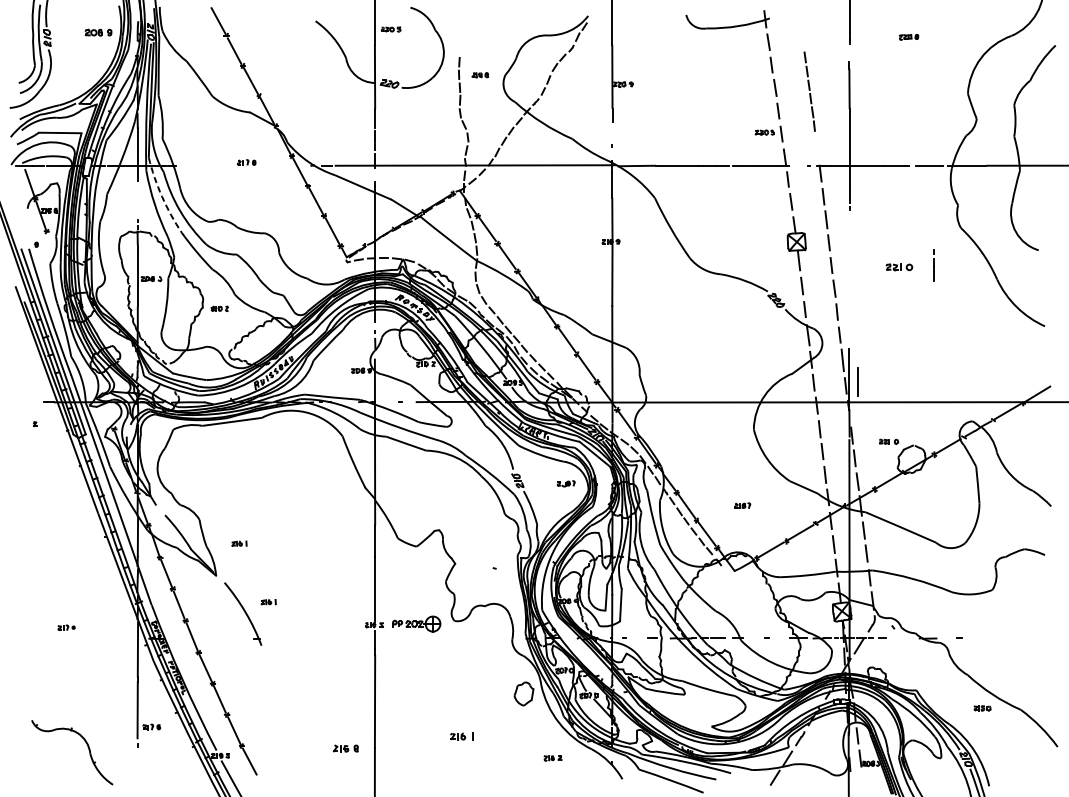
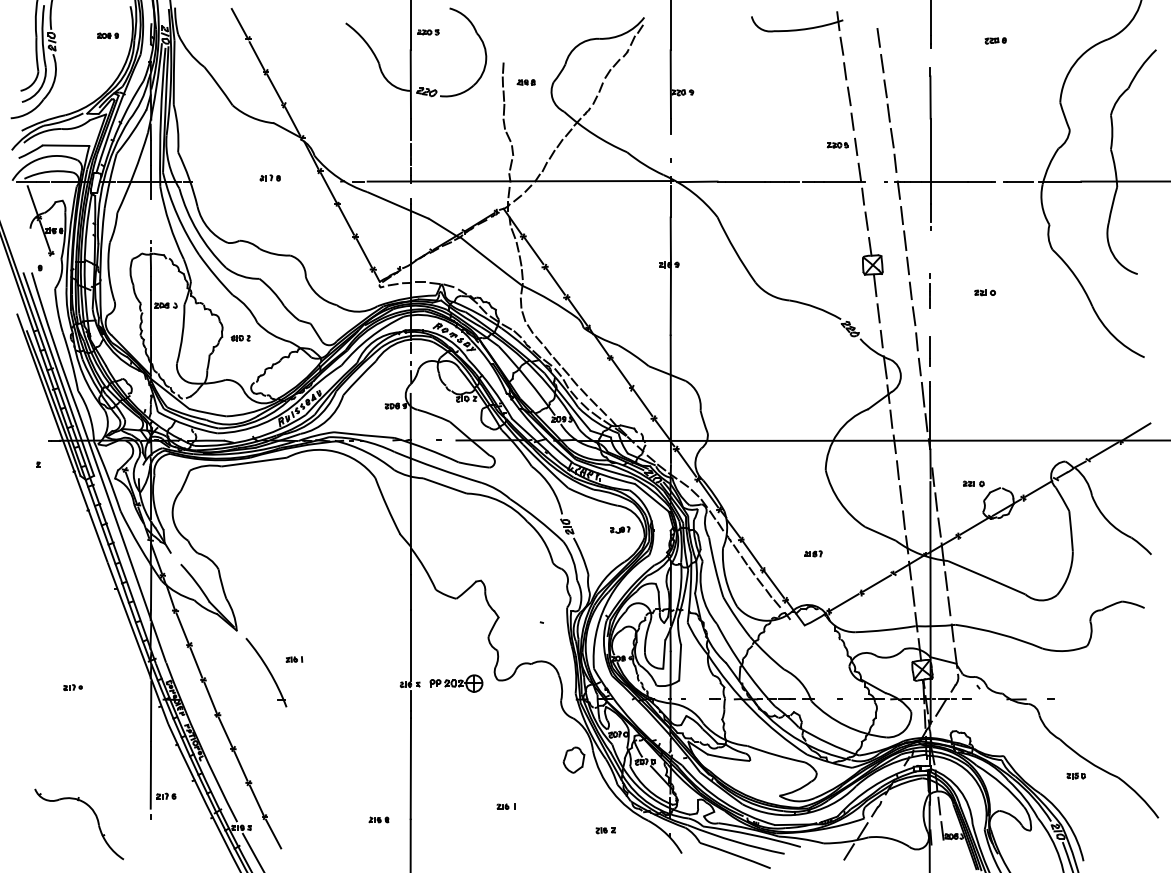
part: (98, 32) -> (107, 35), size x0.71
part: (809, 91) -> (886, 100), size x1.67
arc: (161, 196) -> (177, 215), dashed -> solid
line: (933, 265) -> (929, 290), moved
part: (898, 267) -> (984, 292), size x0.71
line: (856, 382) -> (929, 351), moved
part: (239, 543) -> (262, 595), removed
part: (461, 736) -> (505, 806), size x0.71
part: (345, 748) -> (378, 819), size x0.71

